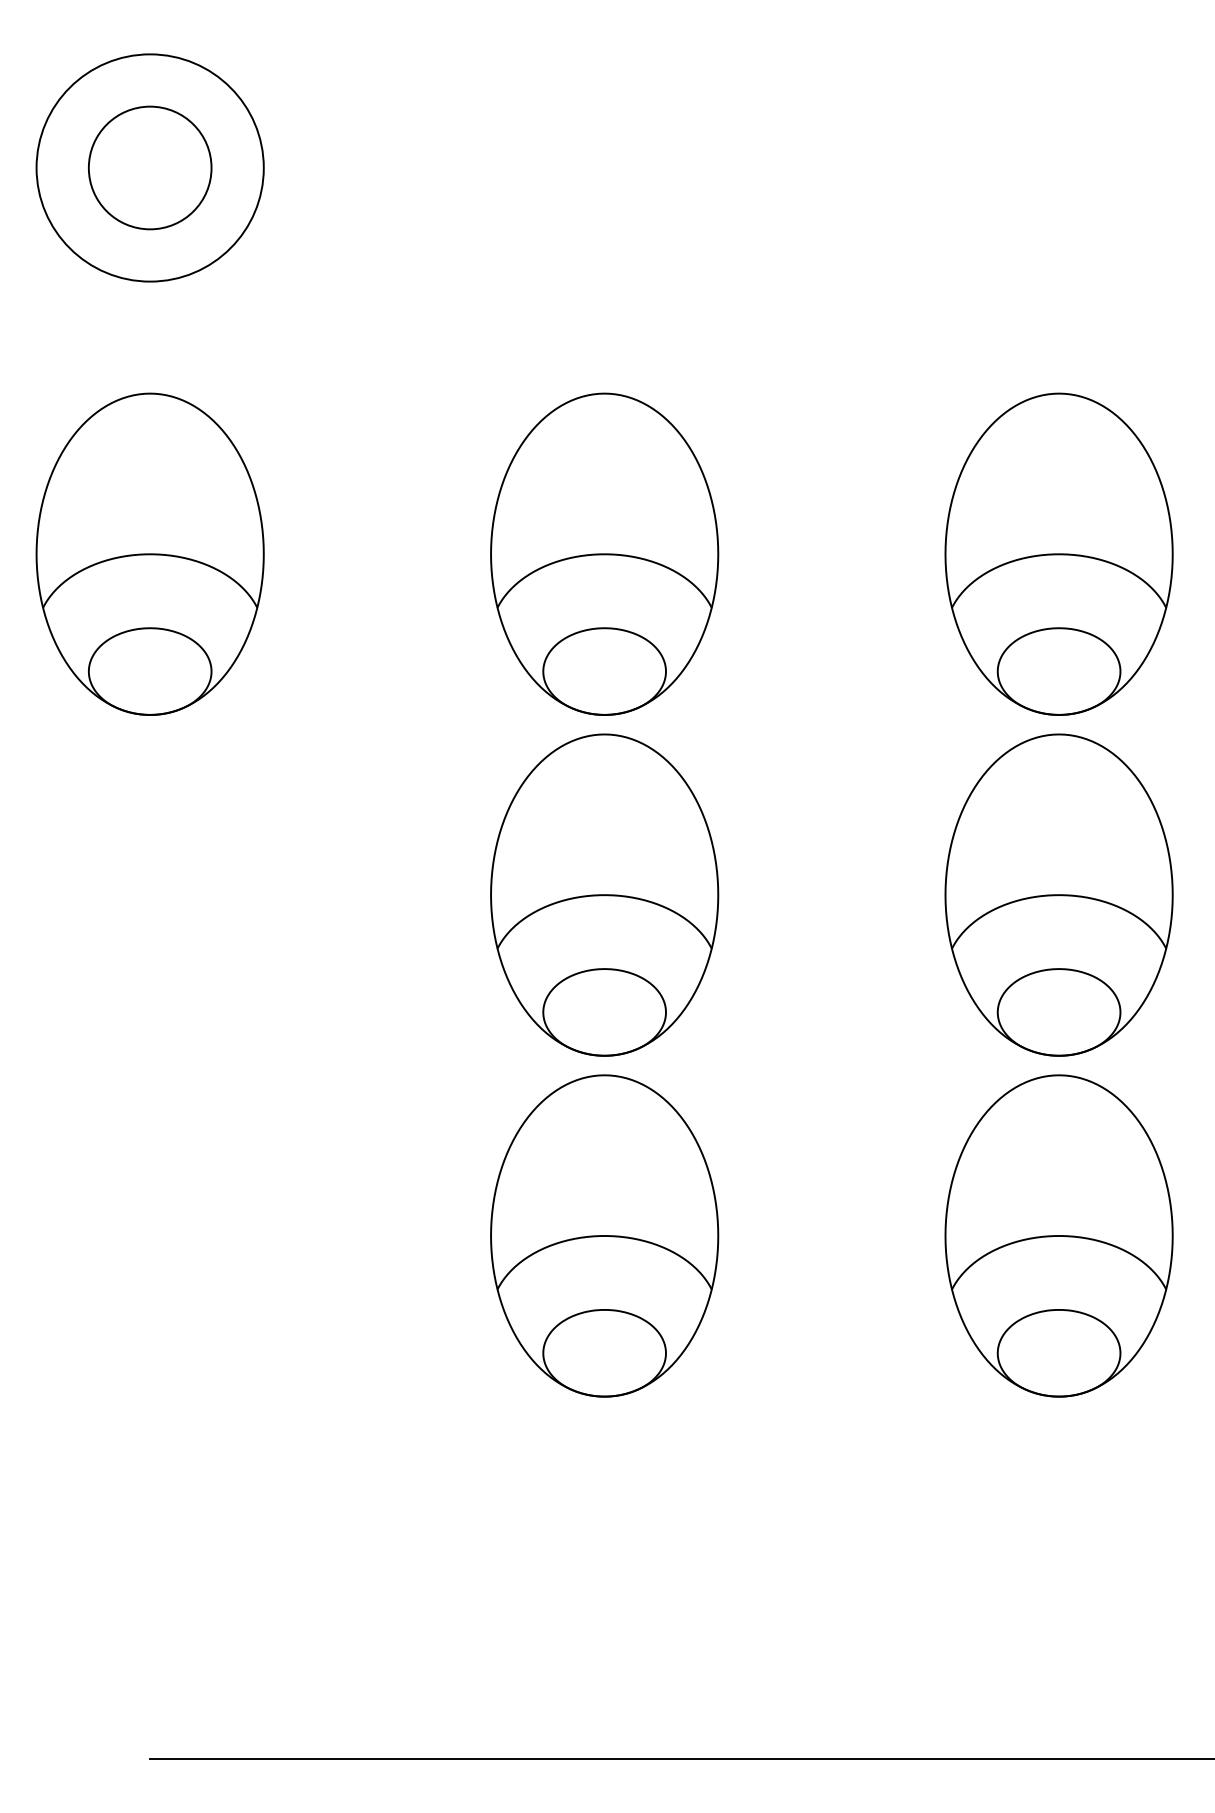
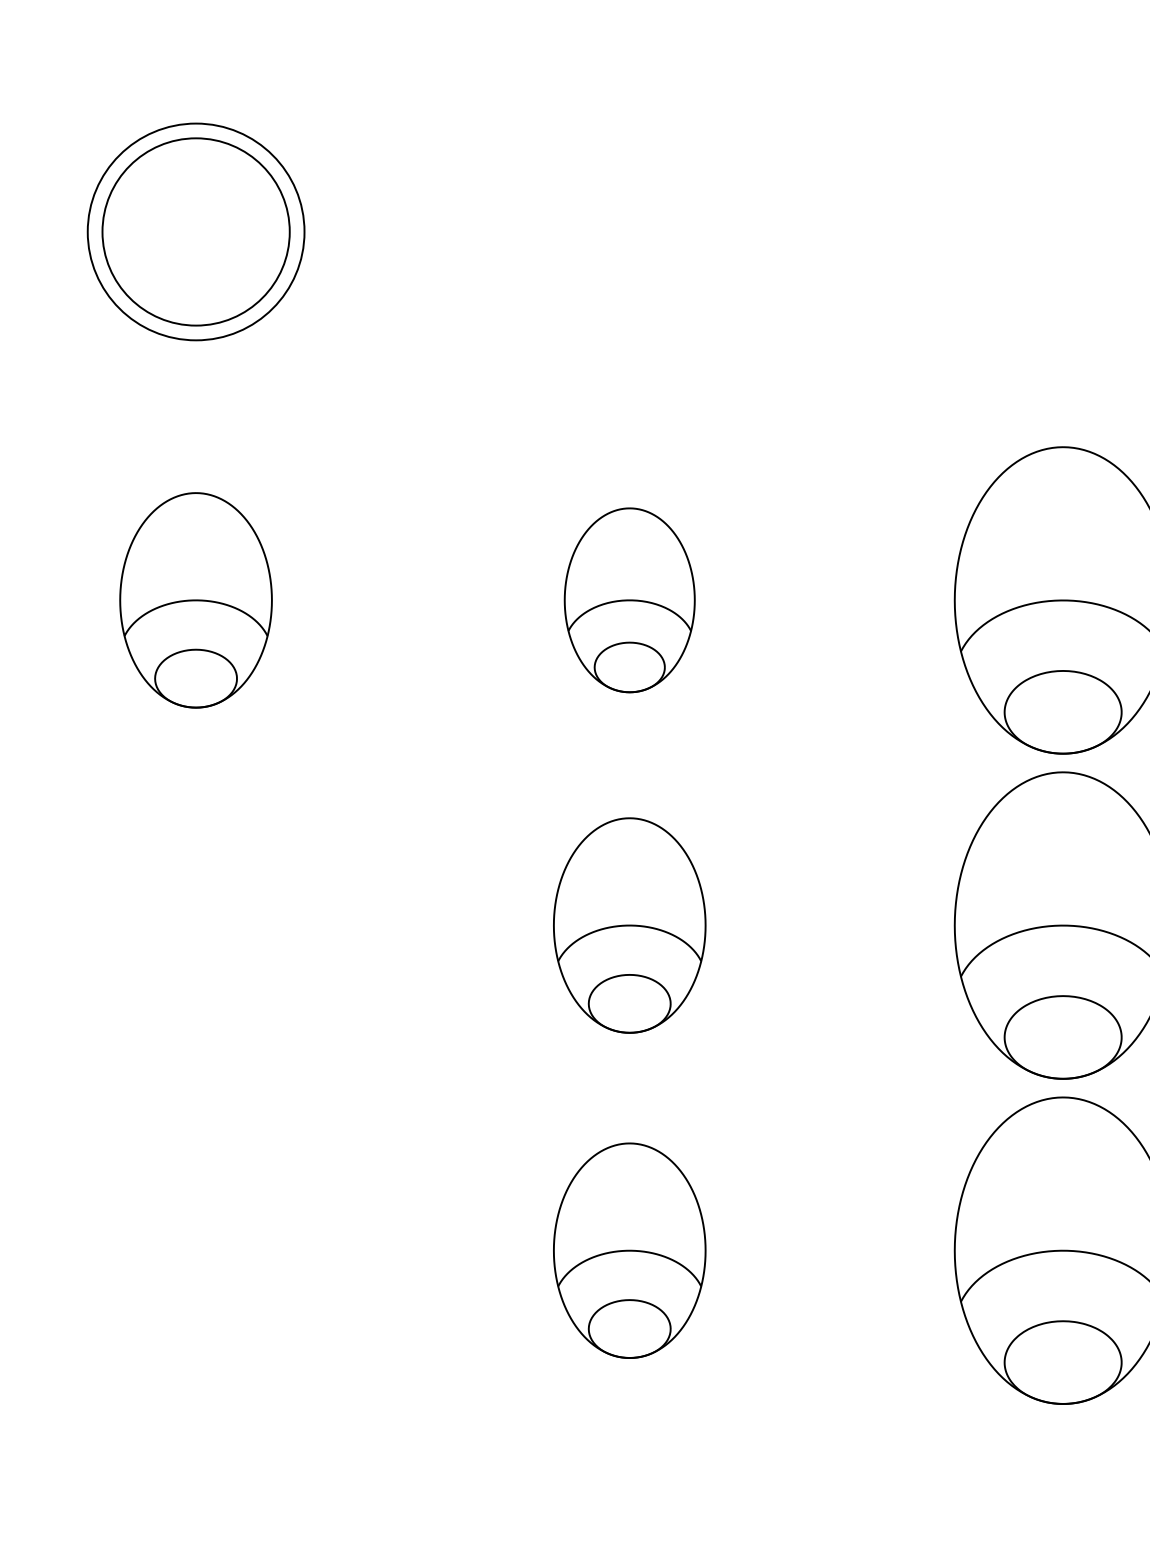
circle: (149, 167) -> (195, 231), size x1.6
part: (149, 553) -> (195, 599), size x0.7
part: (604, 553) -> (629, 599), size x0.6
part: (604, 894) -> (629, 924), size x0.7
part: (604, 1235) -> (629, 1250), size x0.7

